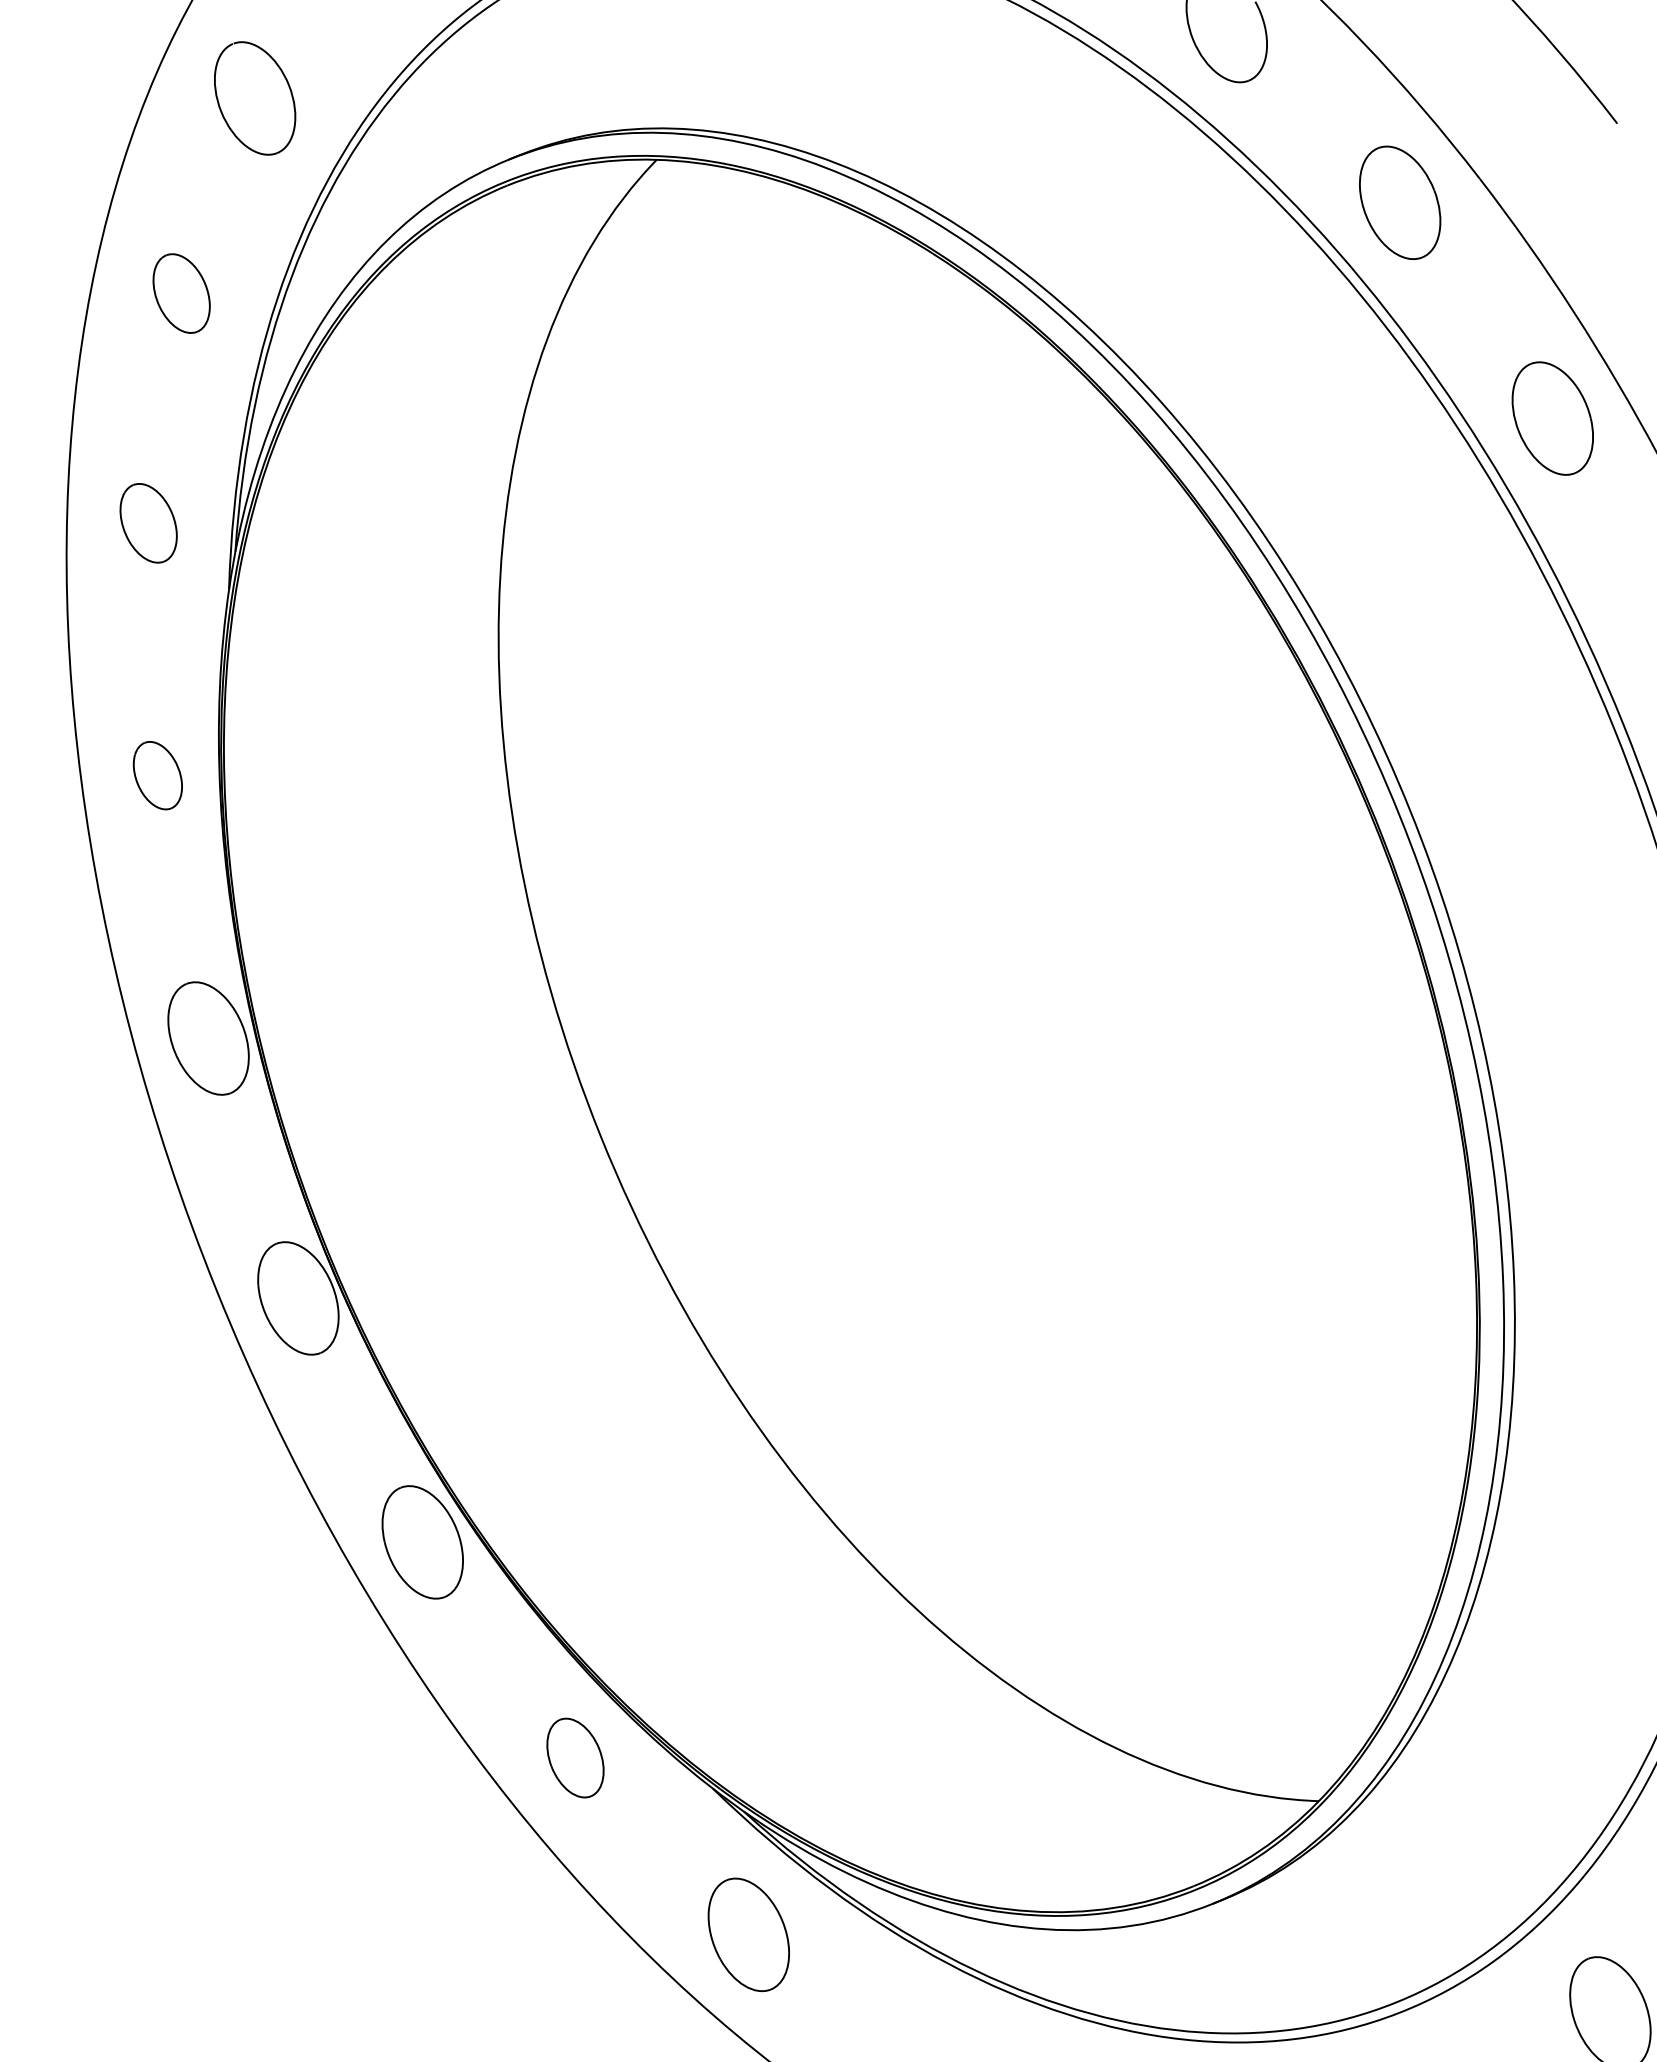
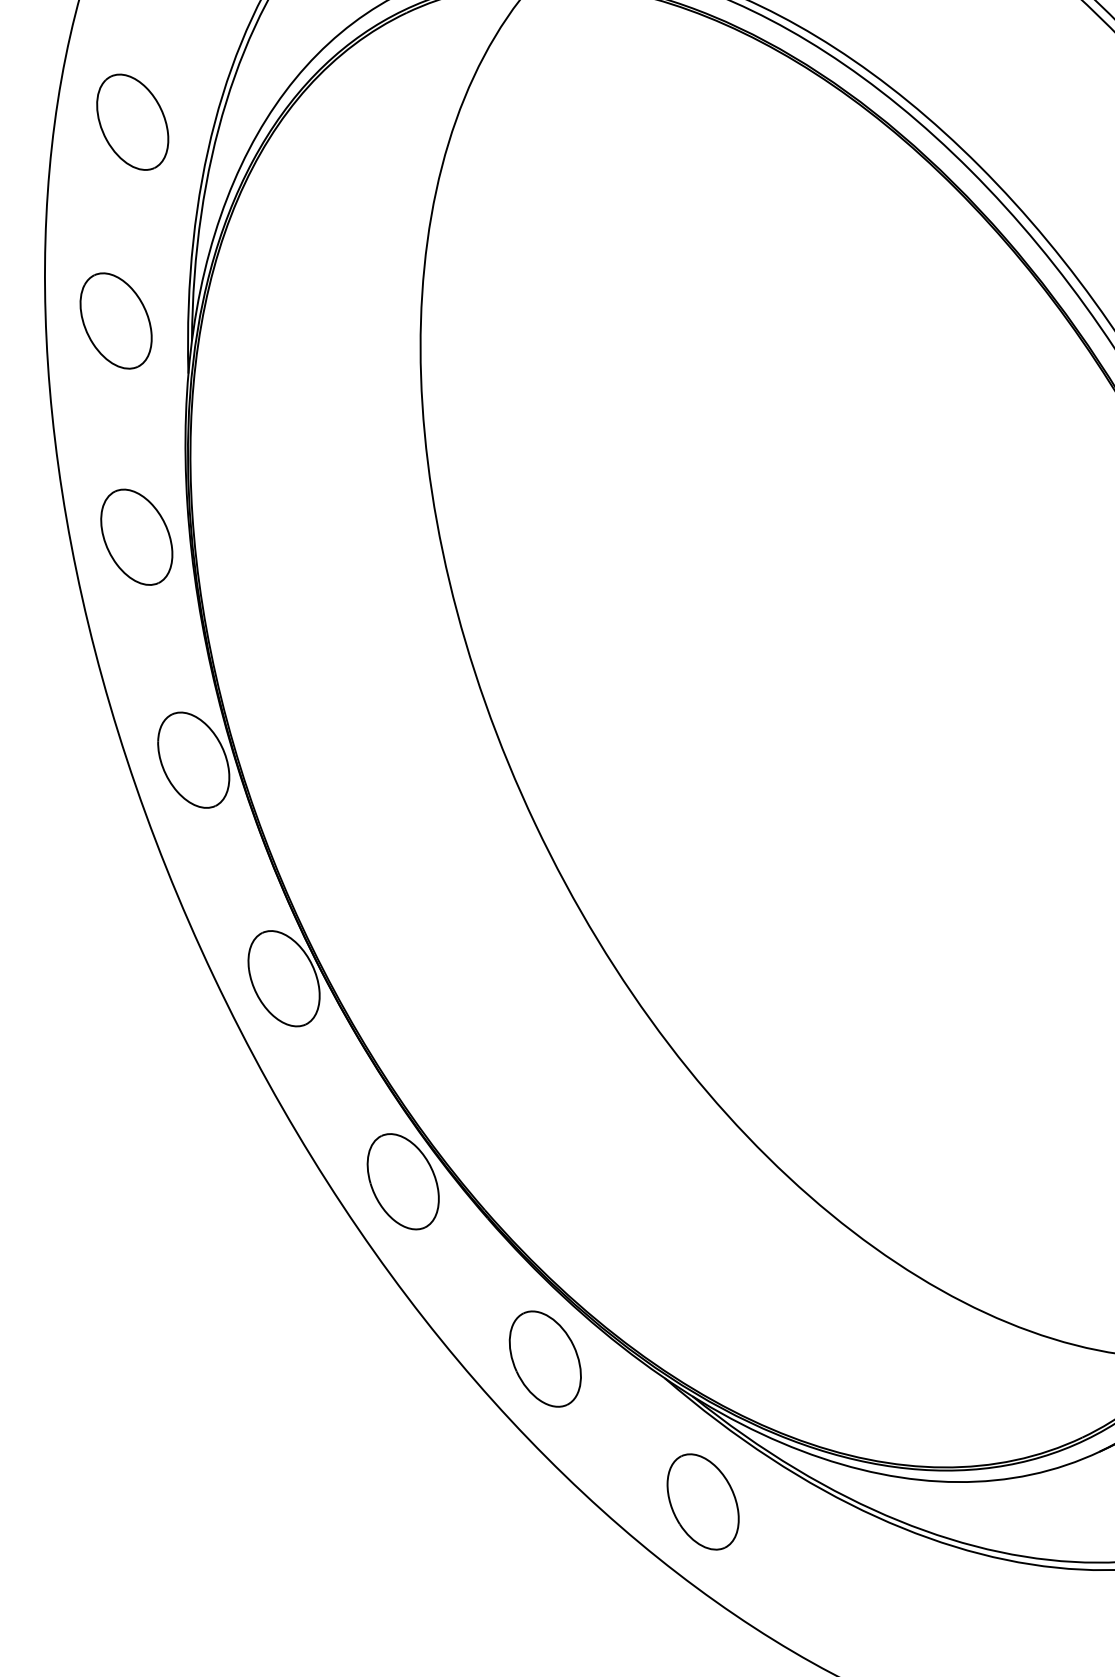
part: (181, 293) -> (132, 122), size x1.43
part: (148, 523) -> (115, 321), size x1.43
part: (157, 775) -> (136, 537), size x1.67
part: (575, 1757) -> (545, 1358), size x1.43

